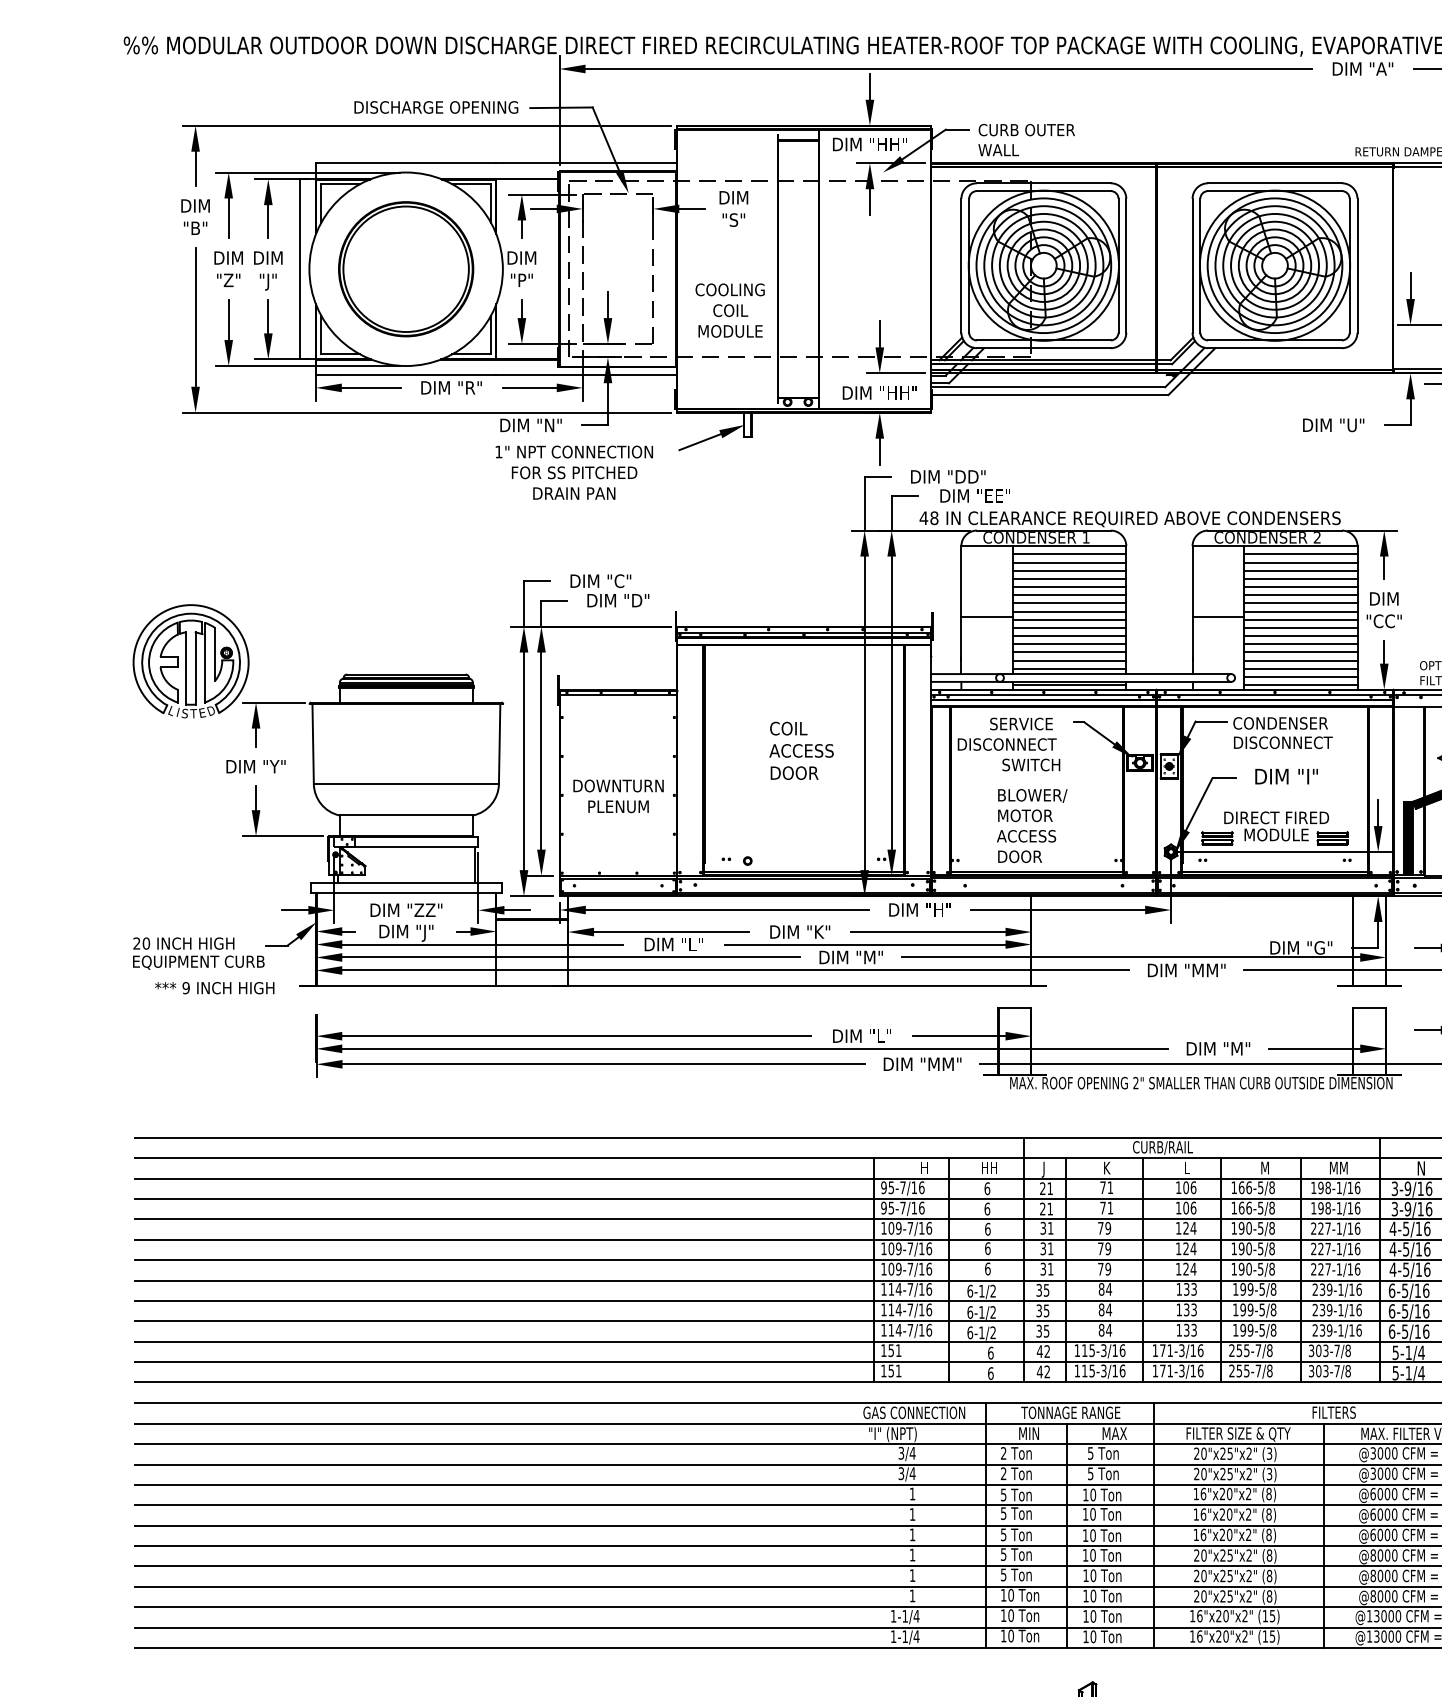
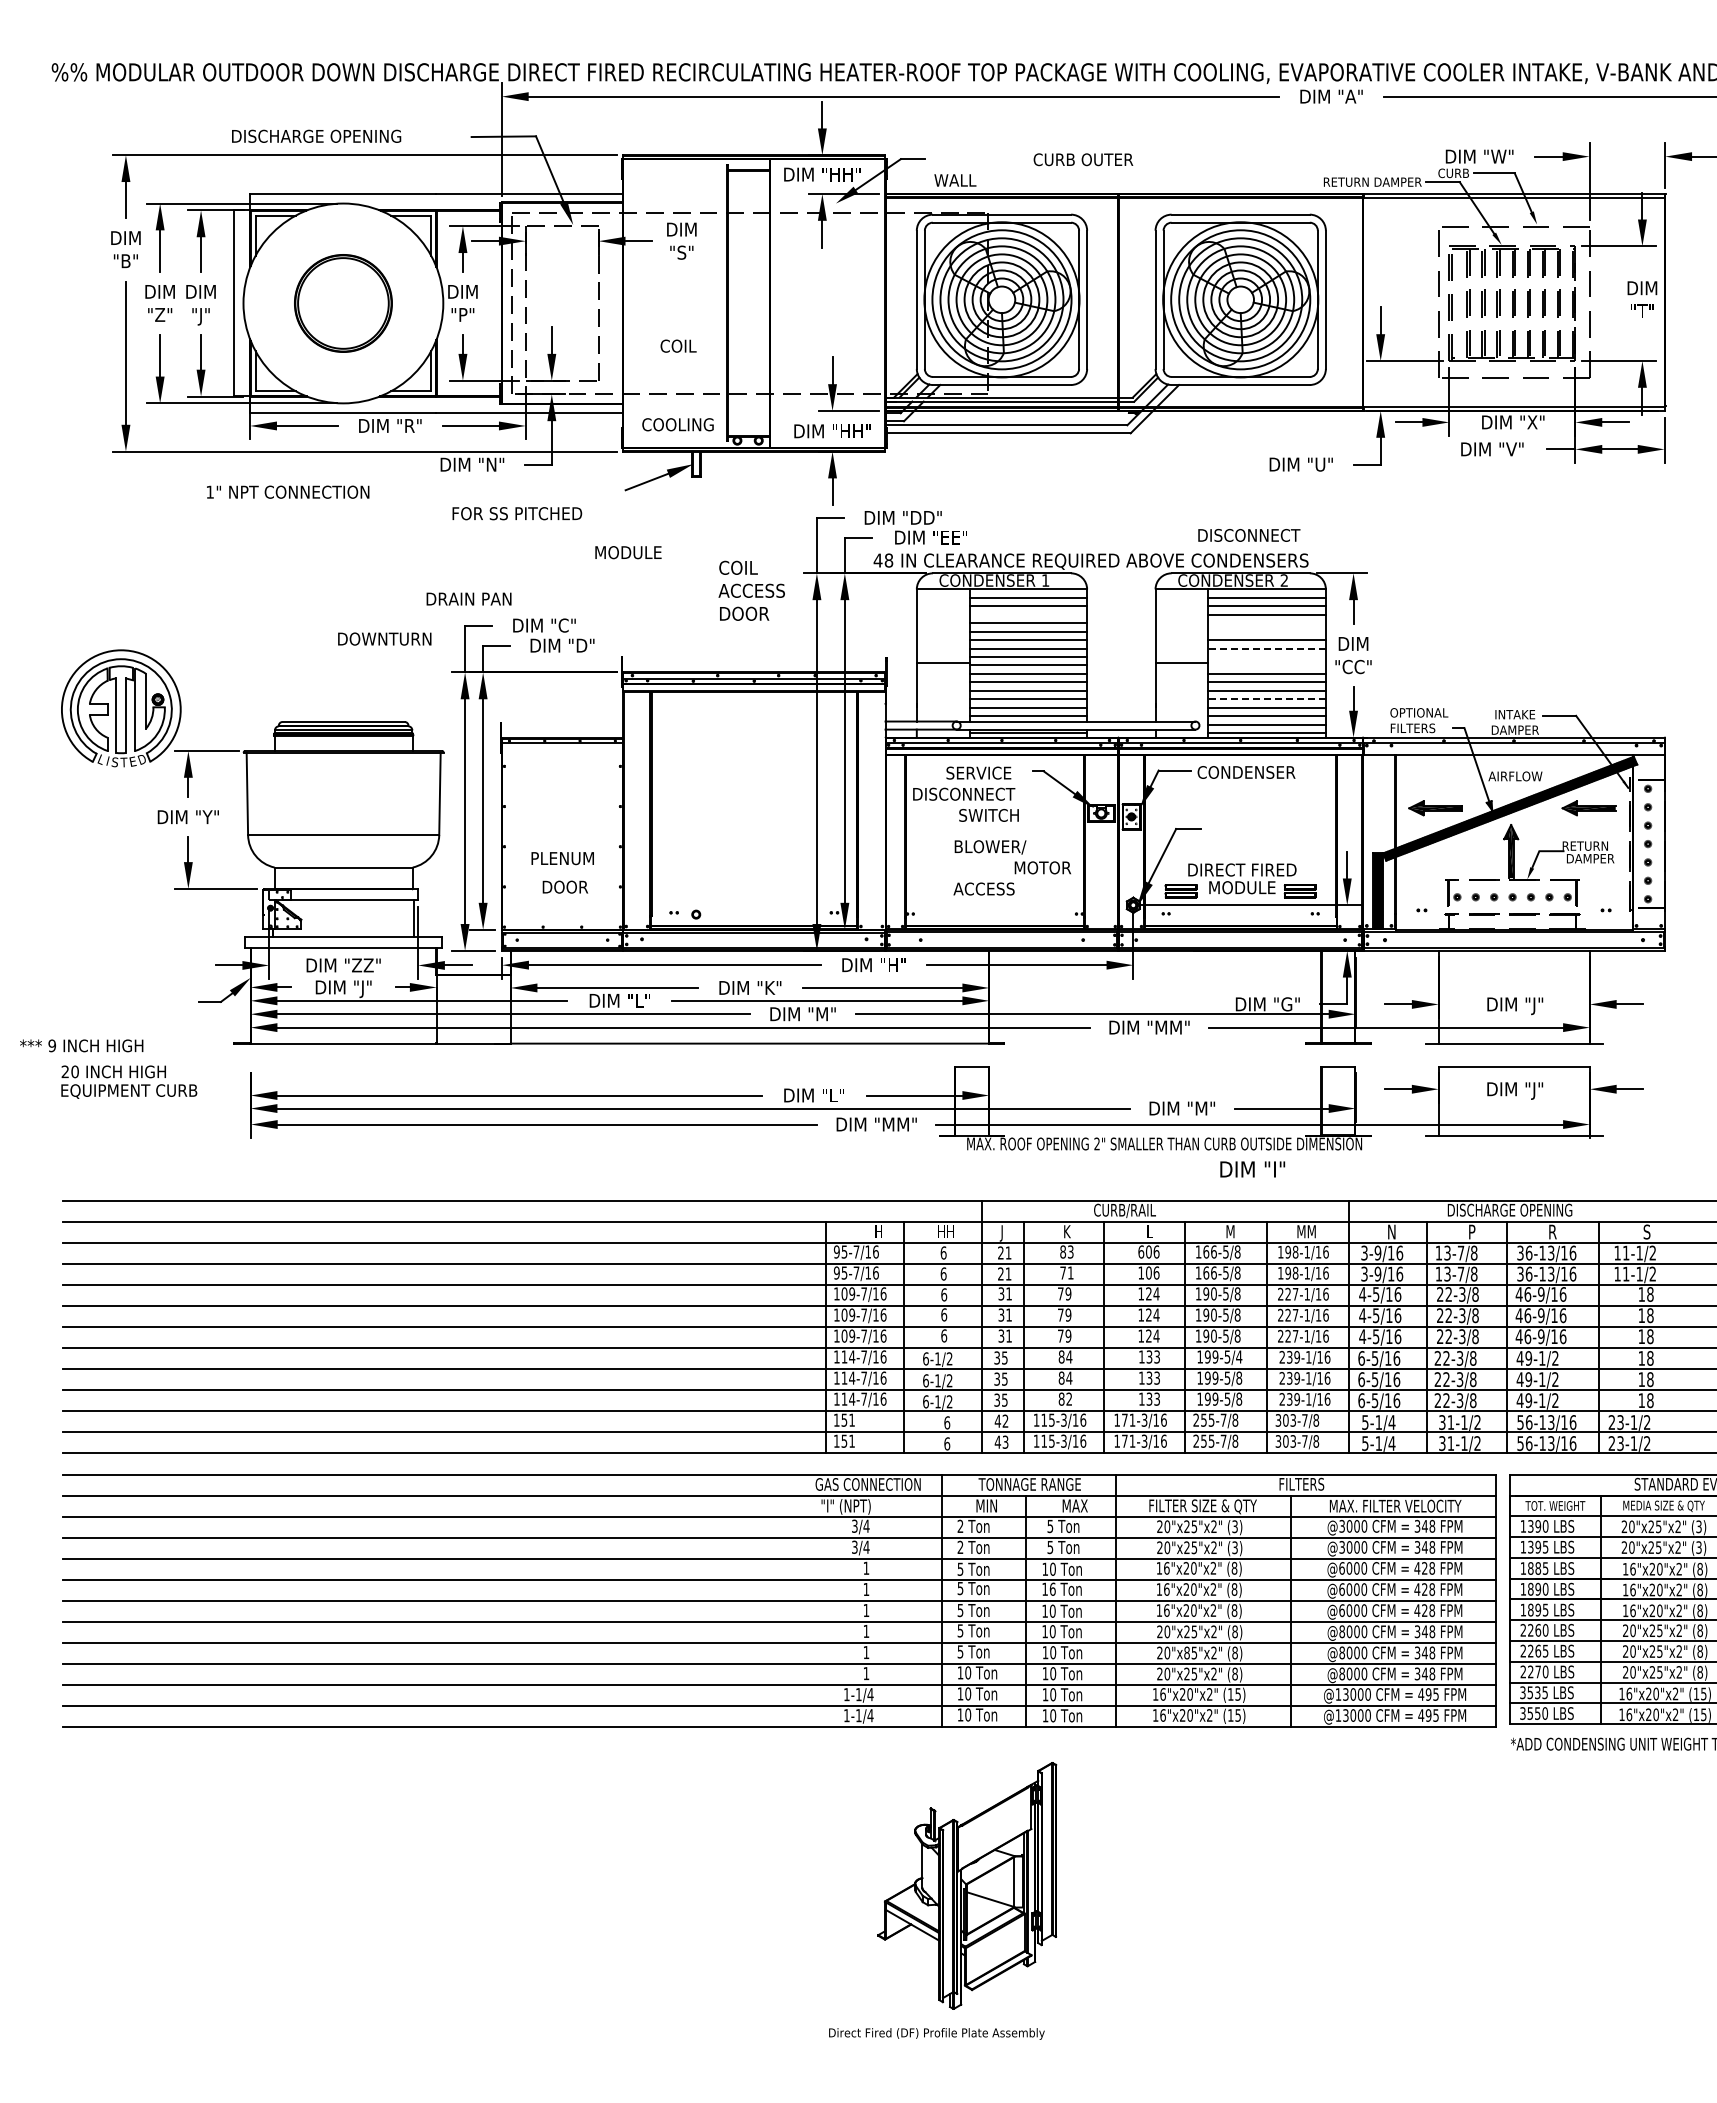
text: (436, 106) -> (316, 135), moved
text: (1026, 129) -> (1083, 159), moved
part: (406, 269) -> (343, 303), size x0.7
text: (729, 289) -> (677, 424), moved
text: (730, 331) -> (628, 552), moved
text: (574, 451) -> (288, 491), moved
text: (573, 492) -> (468, 598), moved
line: (1069, 570) -> (1028, 614), removed
line: (1299, 579) -> (1266, 623), removed
line: (1299, 586) -> (1266, 631), removed
line: (1300, 603) -> (1267, 648), solid -> dashed
line: (1299, 611) -> (1266, 656), removed
line: (1299, 619) -> (1266, 665), removed
line: (1300, 652) -> (1267, 699), solid -> dashed
text: (1283, 742) -> (1249, 535), moved
text: (801, 750) -> (751, 590), moved
text: (1286, 776) -> (1252, 1169), moved
text: (618, 785) -> (384, 638), moved
text: (1024, 815) -> (1042, 867), moved
text: (1020, 856) -> (565, 886), moved
text: (199, 952) -> (129, 1081), moved
text: (214, 987) -> (81, 1045), moved
text: (1106, 1187) -> (1066, 1251), 71 -> 83
text: (1178, 1187) -> (1141, 1251), 106 -> 606
text: (1273, 1288) -> (1239, 1356), 199-5/8 -> 199-5/4
text: (1109, 1329) -> (1069, 1398), 84 -> 82
text: (1047, 1372) -> (1005, 1442), 42 -> 43
text: (1092, 1513) -> (1052, 1588), 10 -> 16
text: (1222, 1575) -> (1186, 1652), 20"x25"x2" -> 20"x85"x2"

